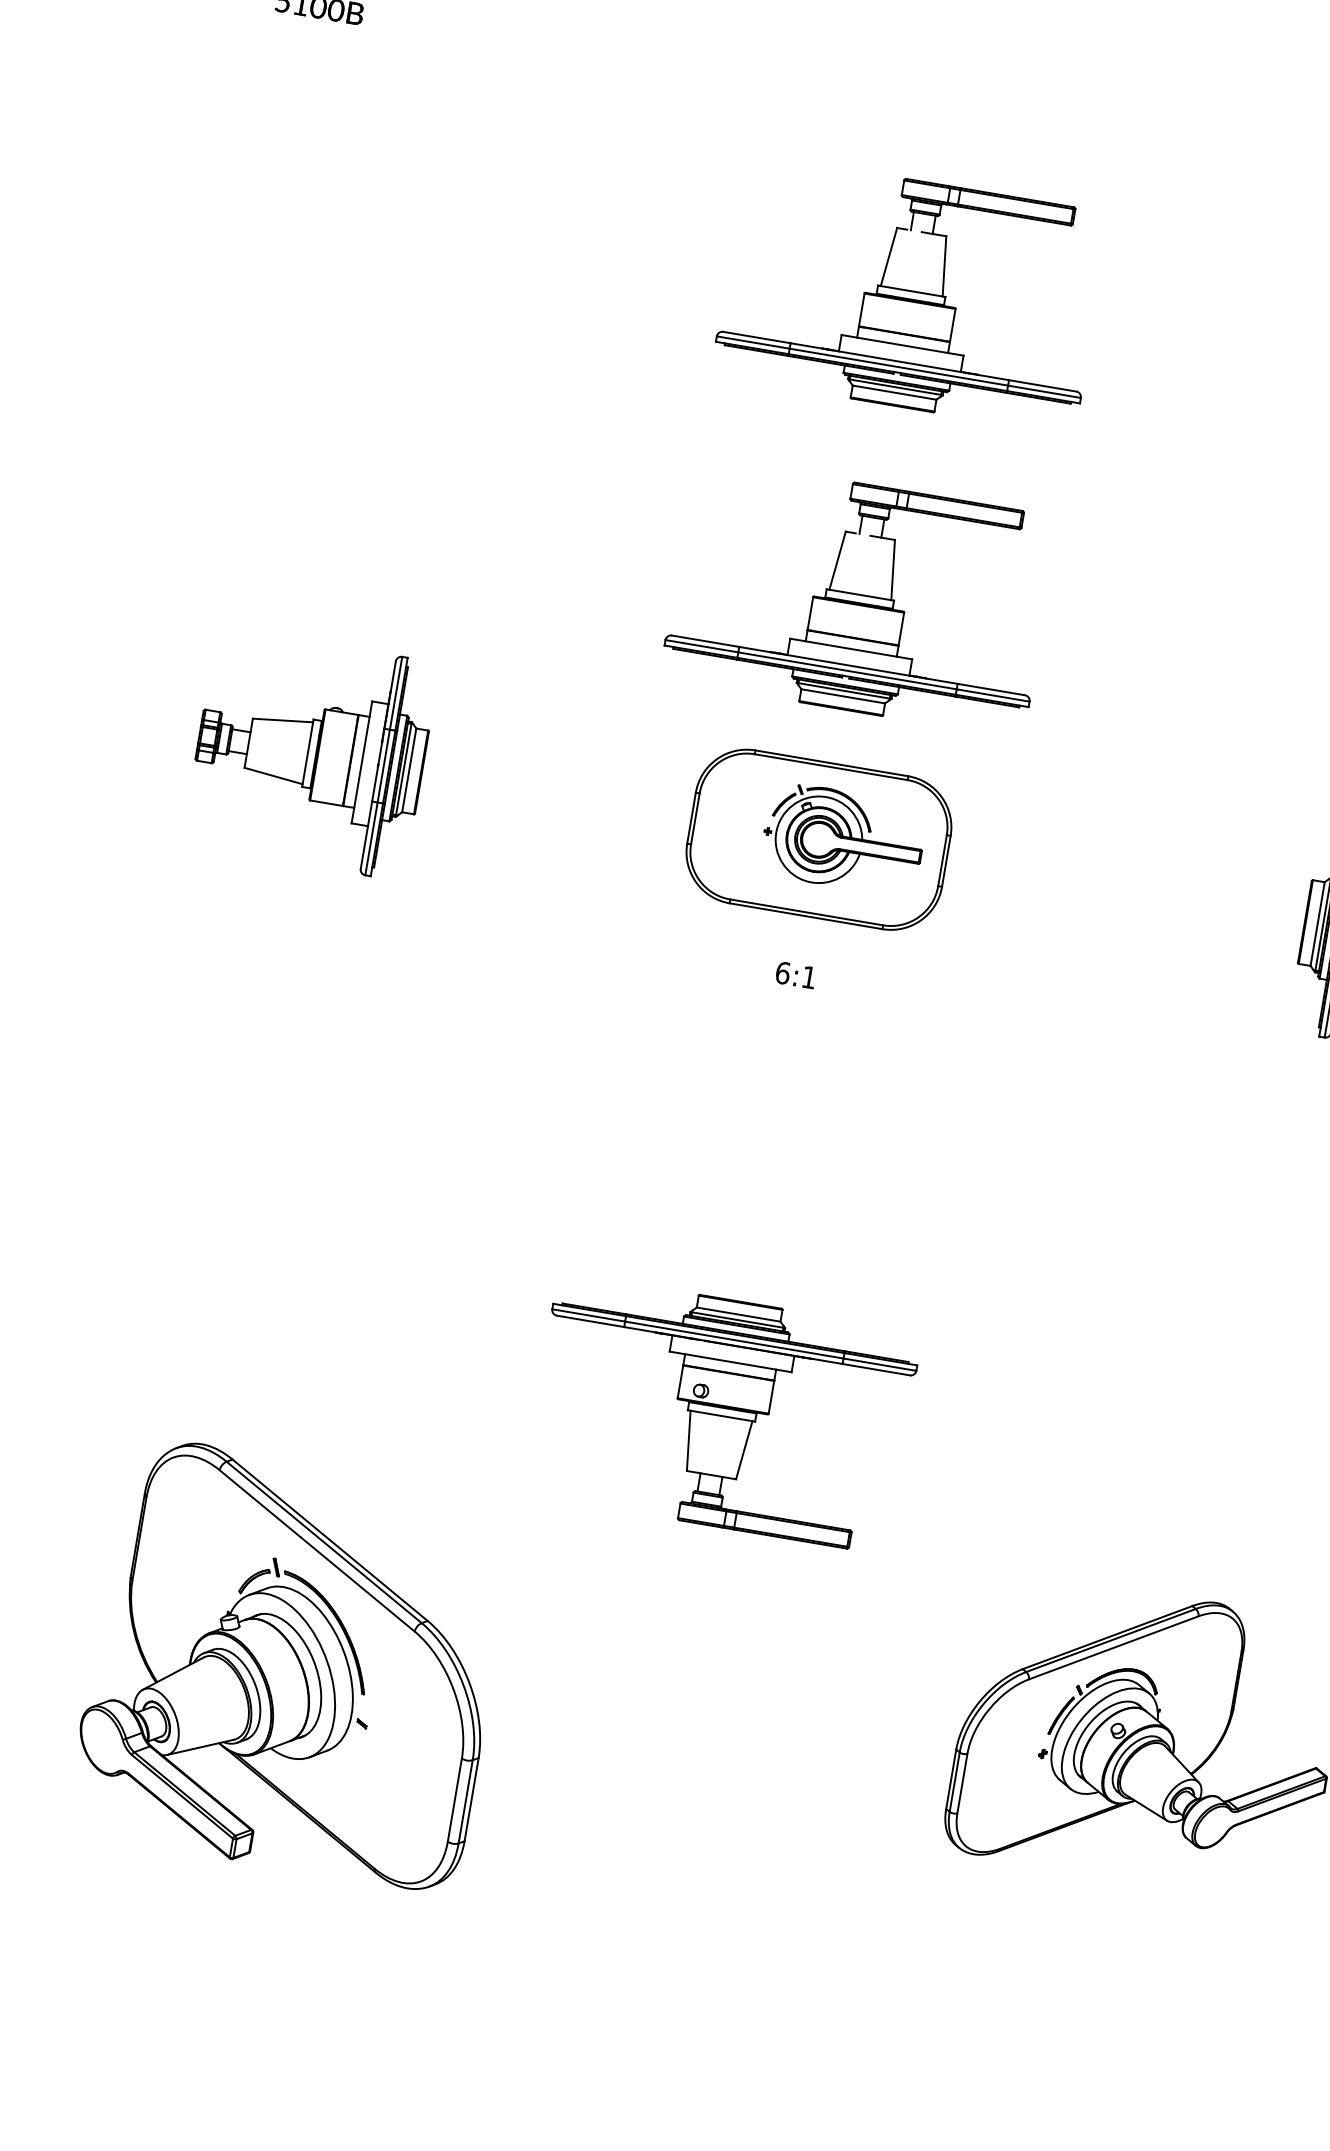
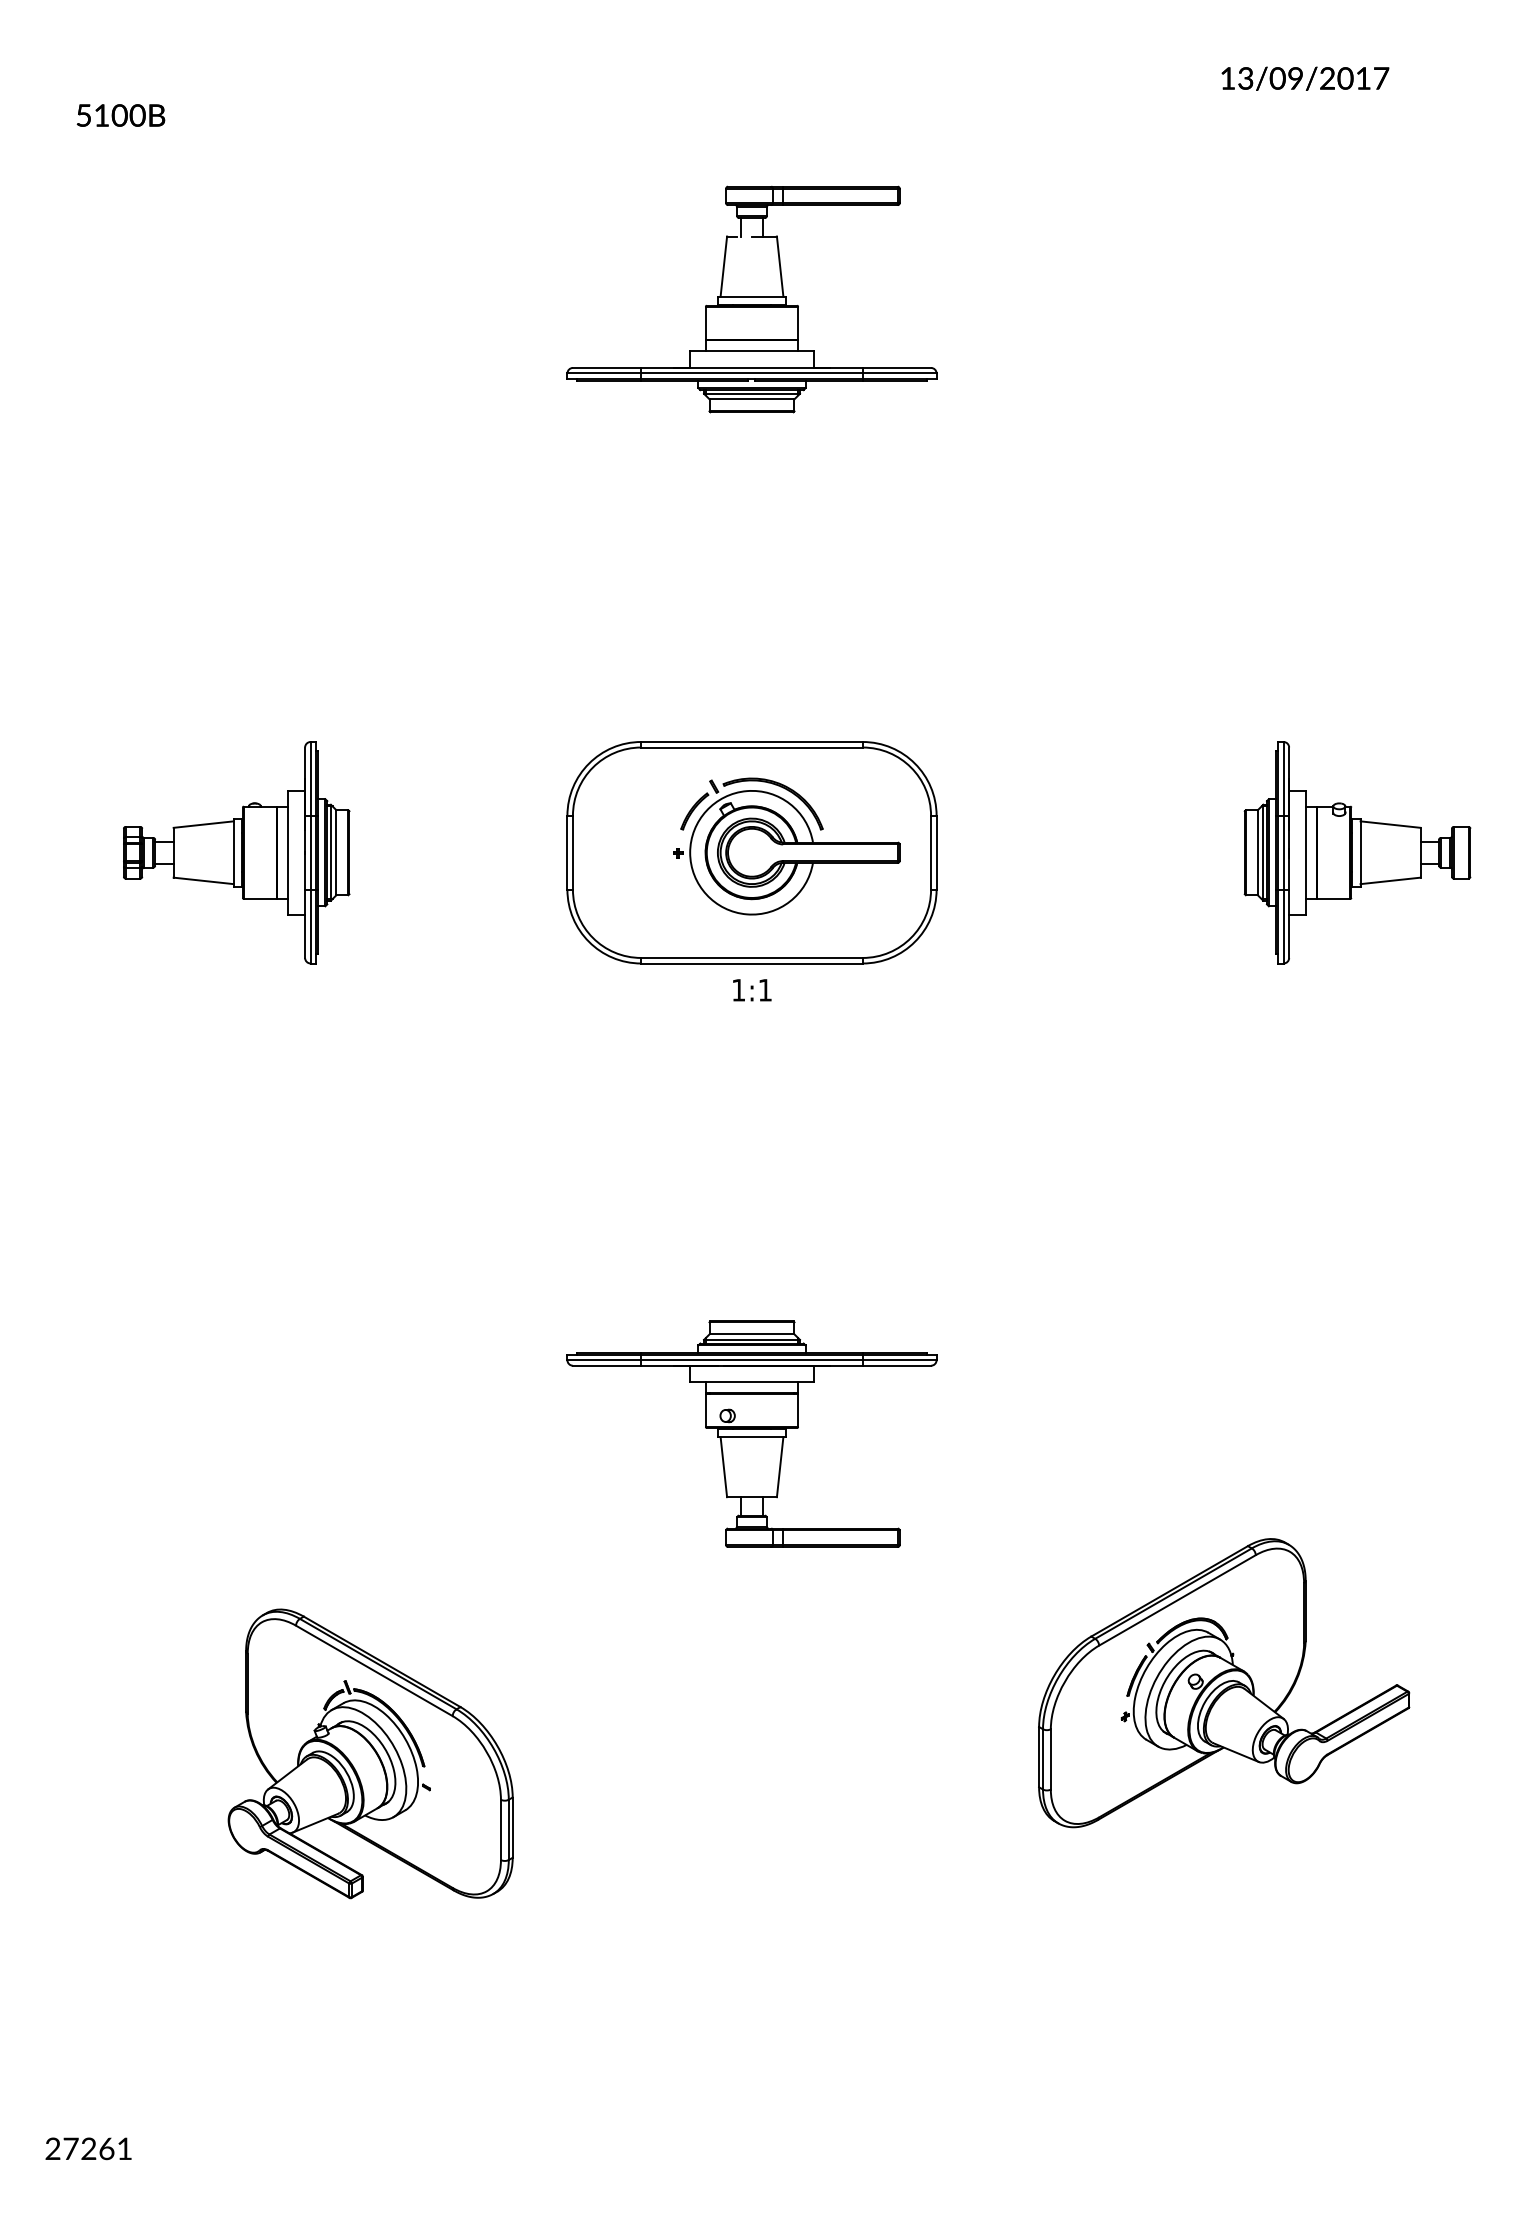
part: (859, 597) -> (751, 607), removed
part: (818, 839) -> (751, 852), size x1.43
text: (782, 972) -> (738, 989), 6:1 -> 1:1
part: (292, 1664) -> (370, 1753), size x0.71

